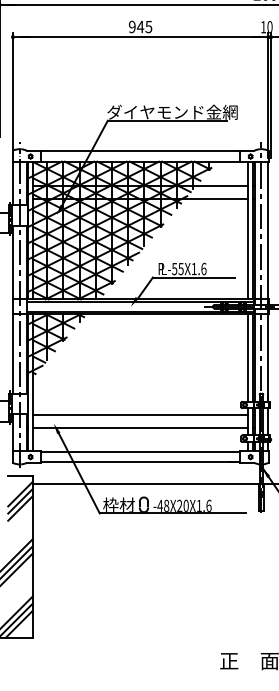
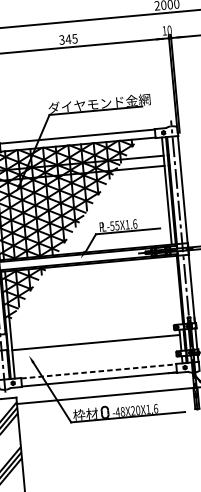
text: (131, 26) -> (61, 39), 945 -> 345
line: (247, 357) -> (175, 290), removed
line: (140, 428) -> (96, 353), removed
line: (141, 451) -> (99, 371), solid -> dashed

